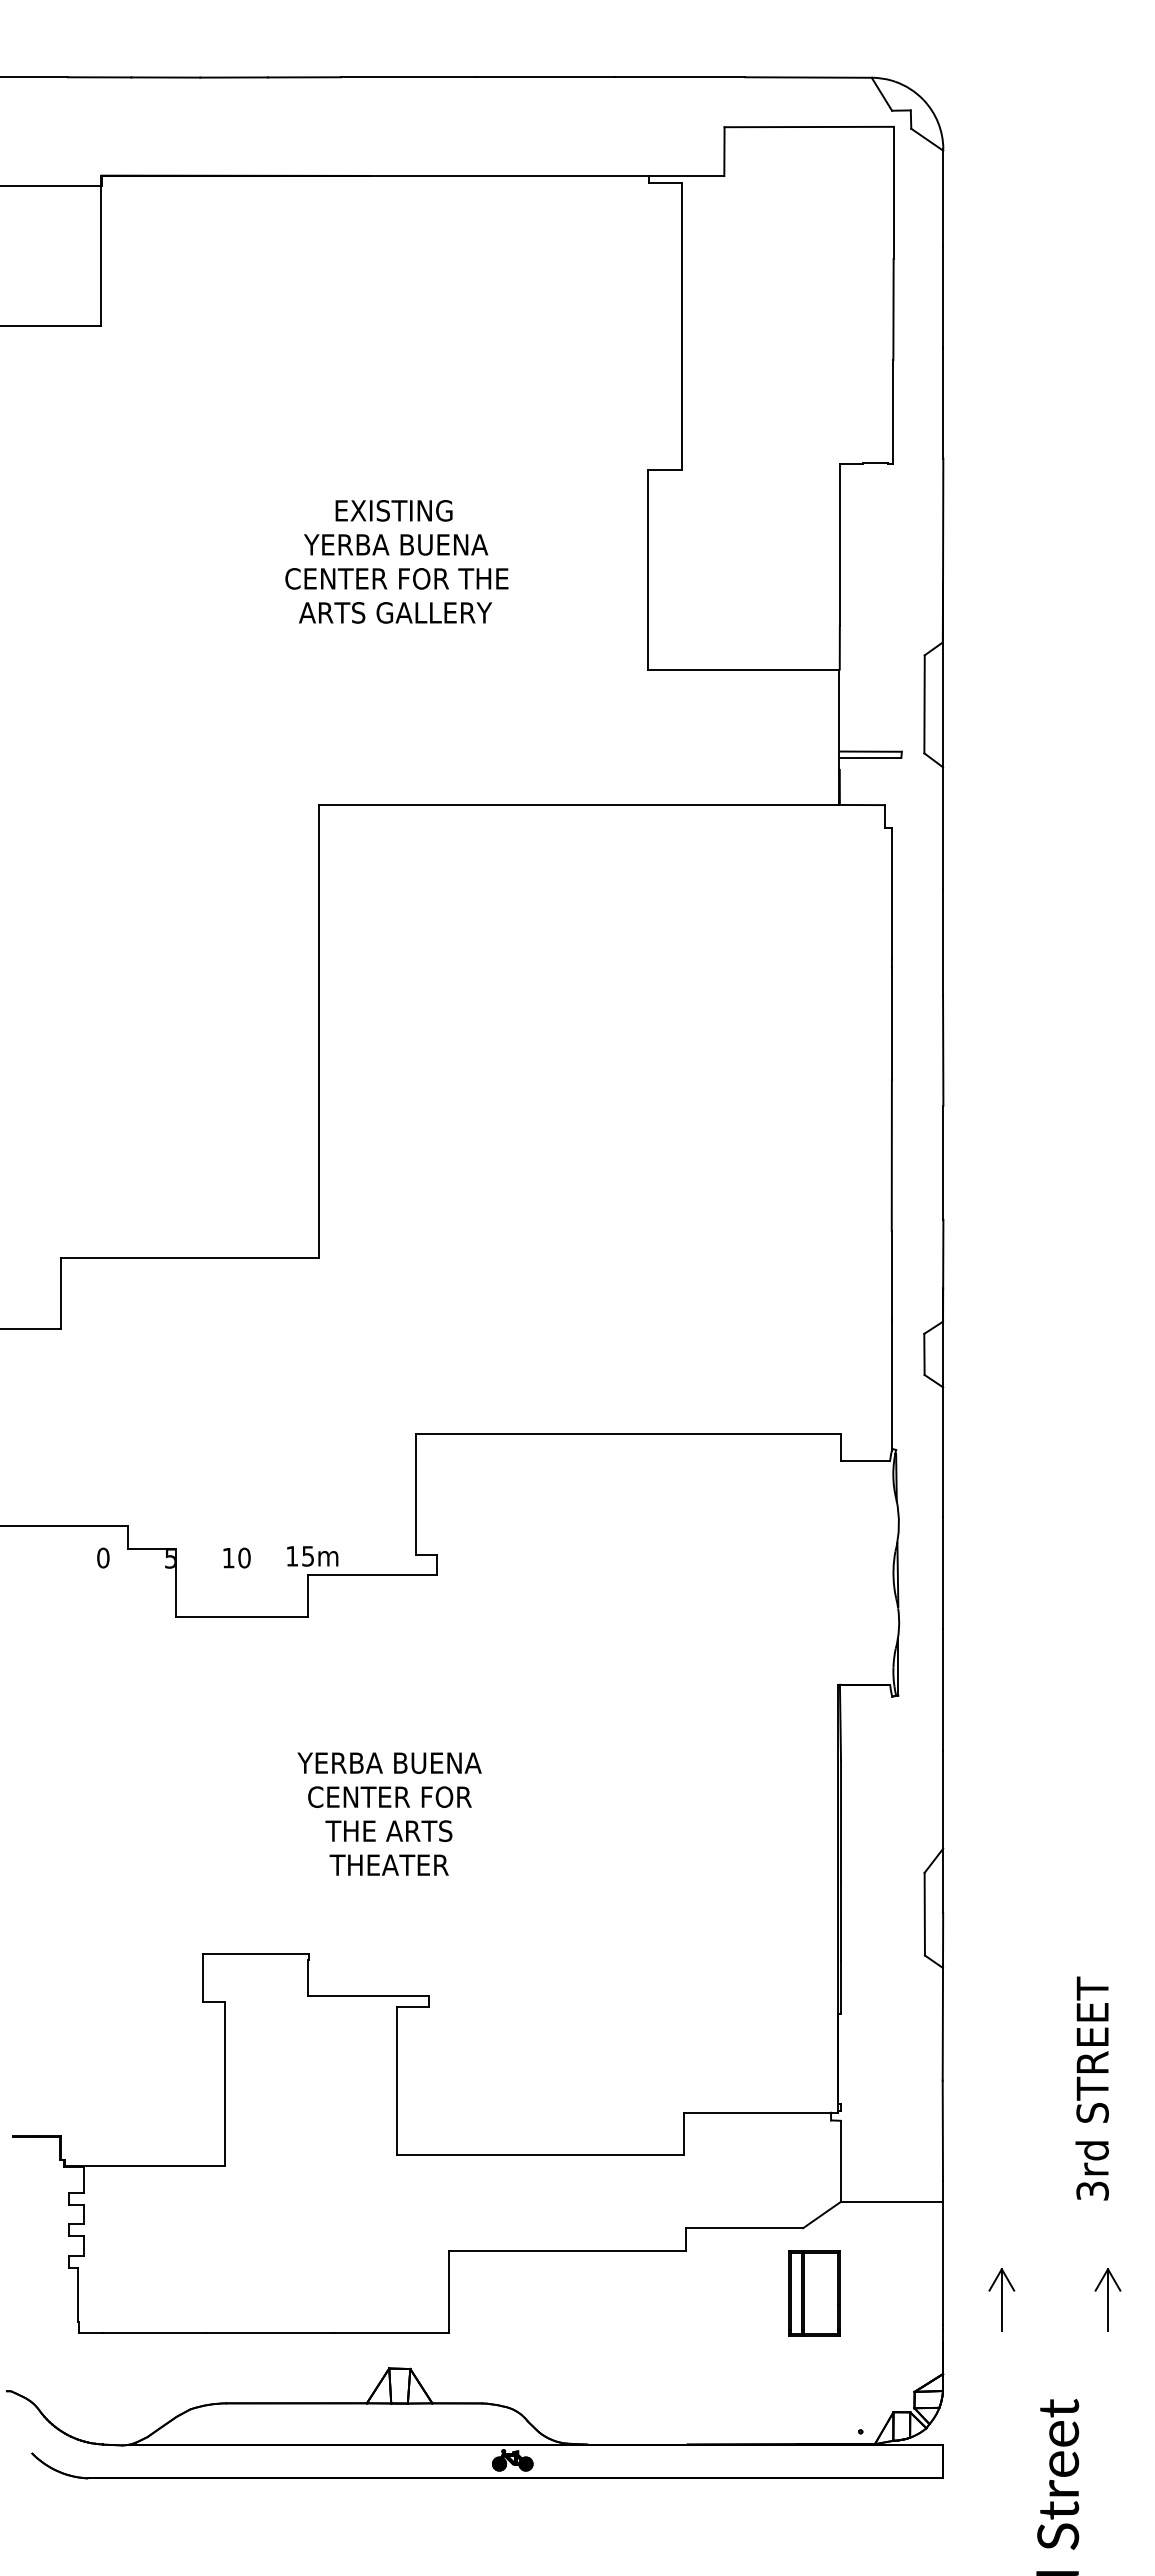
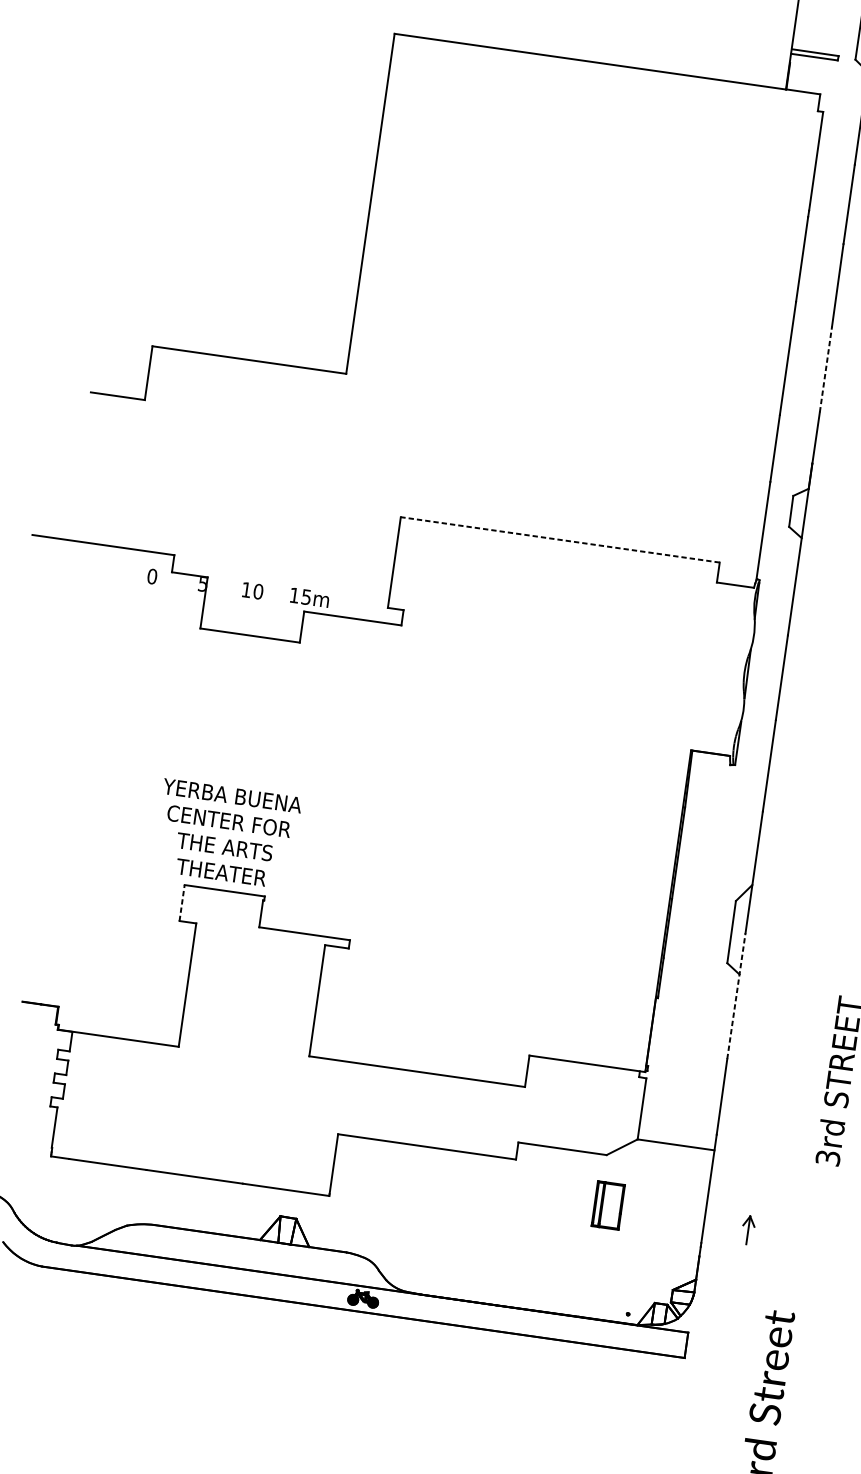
line: (943, 1162) -> (826, 369), solid -> dashed
line: (628, 1434) -> (560, 539), solid -> dashed
text: (389, 1813) -> (227, 833), moved
line: (202, 1978) -> (181, 903), solid -> dashed
line: (942, 1996) -> (736, 995), solid -> dashed
part: (814, 2293) -> (608, 1205), size x0.7
part: (1001, 2299) -> (748, 1229), size x0.6
part: (1107, 2299) -> (827, 1241), removed

